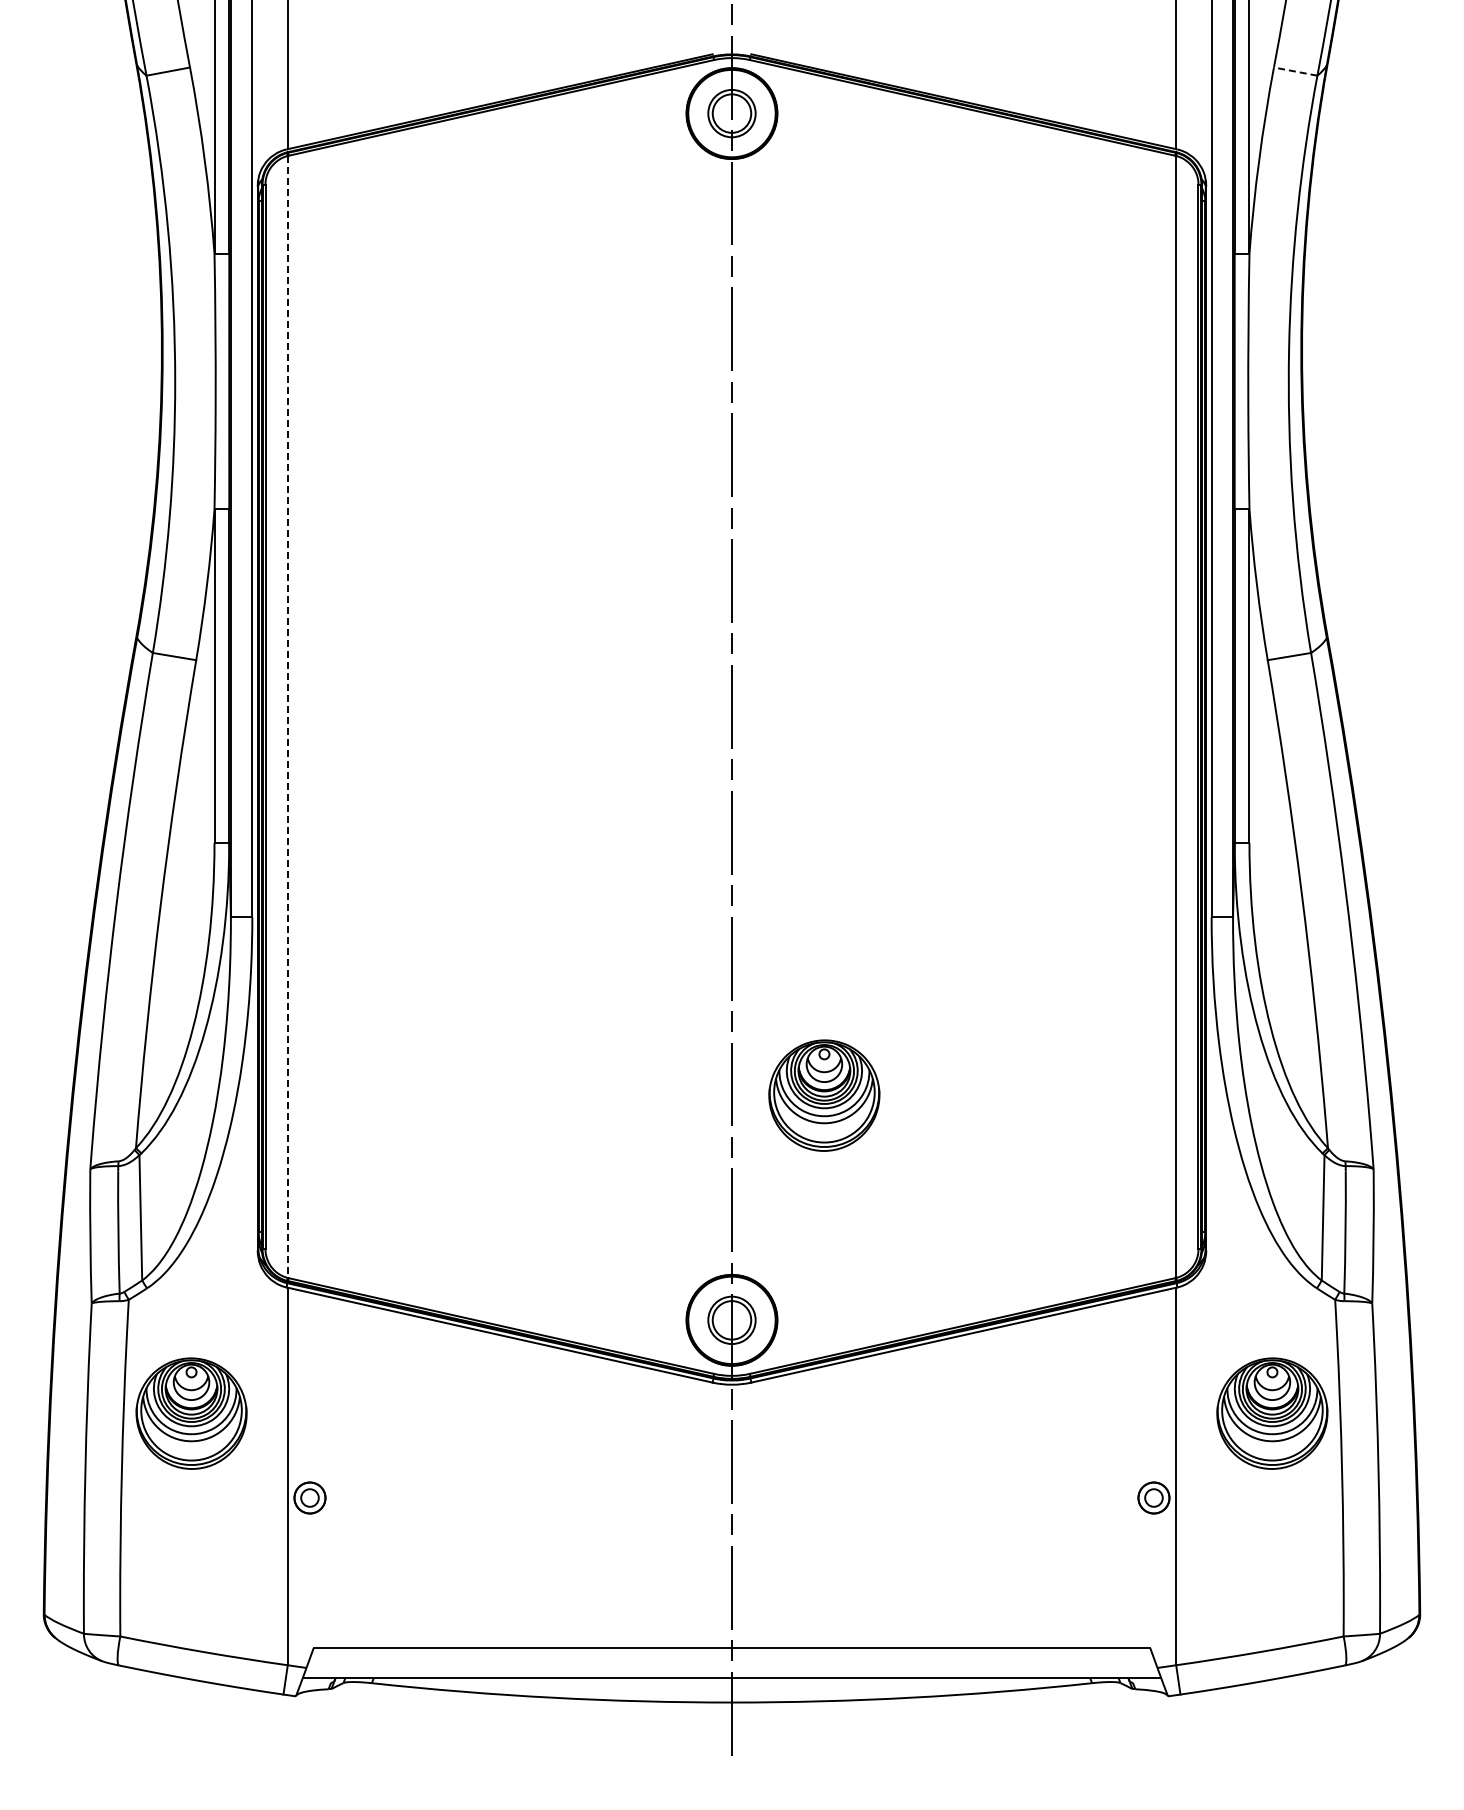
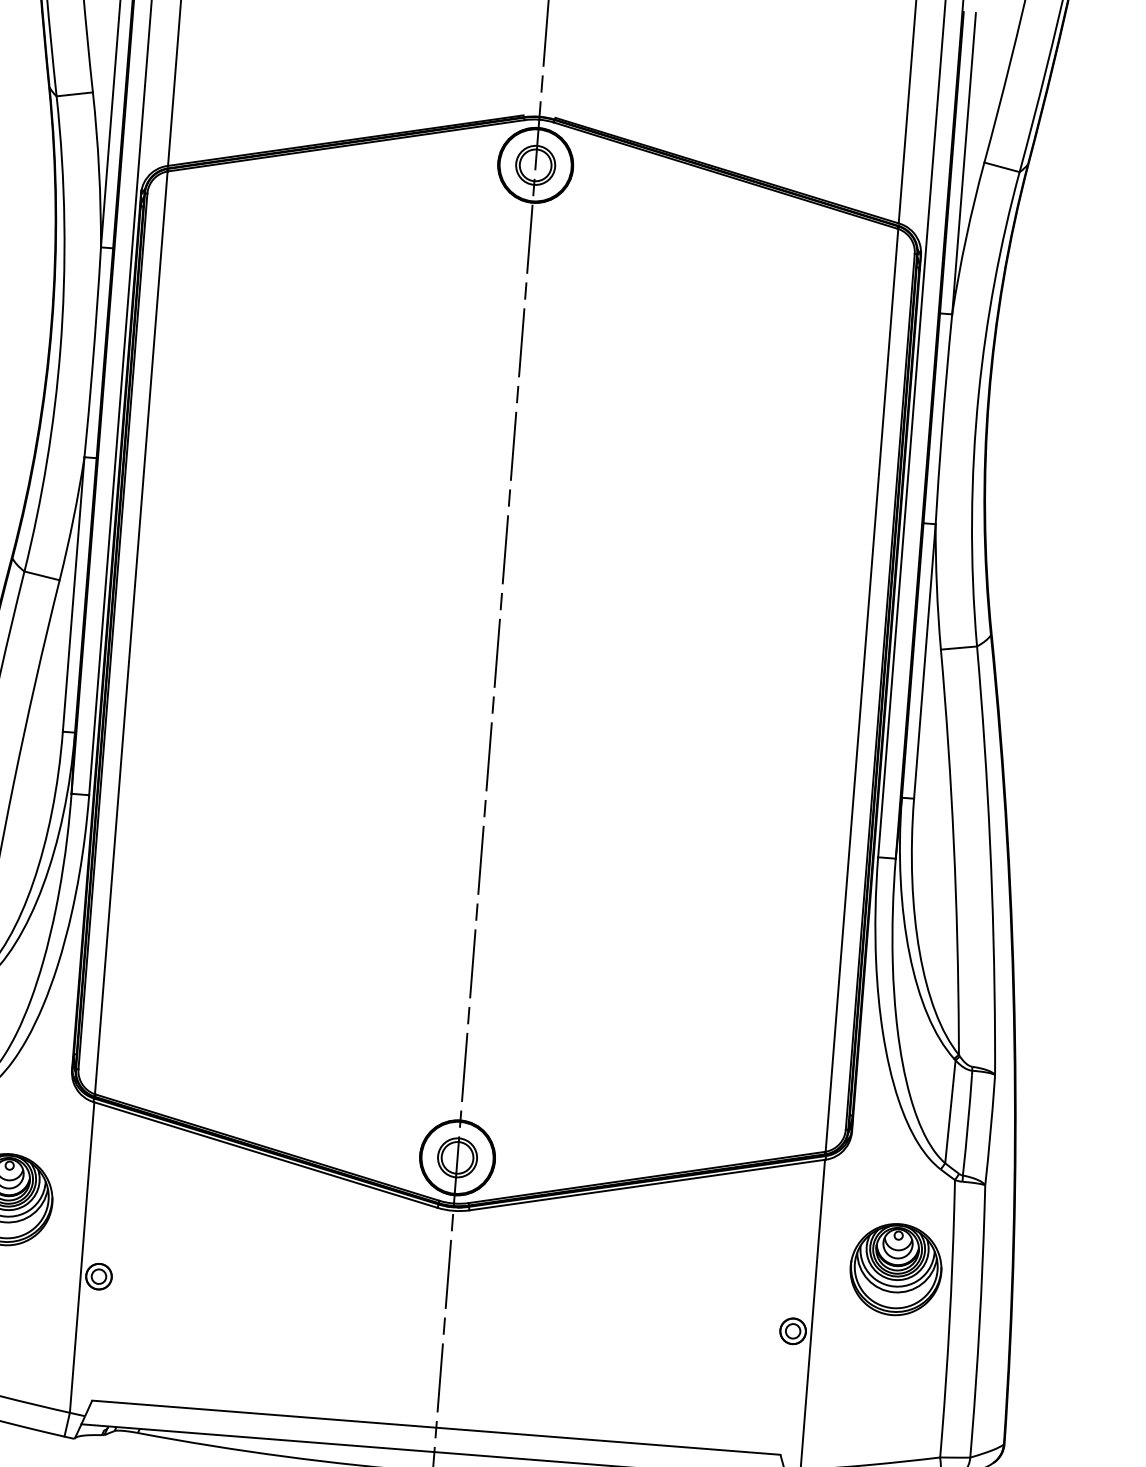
line: (1295, 71) -> (1001, 167), dashed -> solid
line: (287, 716) -> (131, 632), dashed -> solid
part: (824, 1095) -> (548, 978), removed

